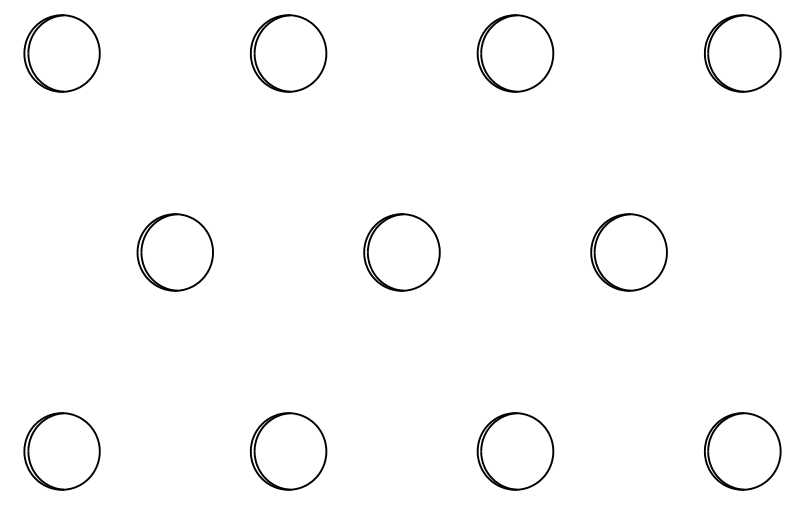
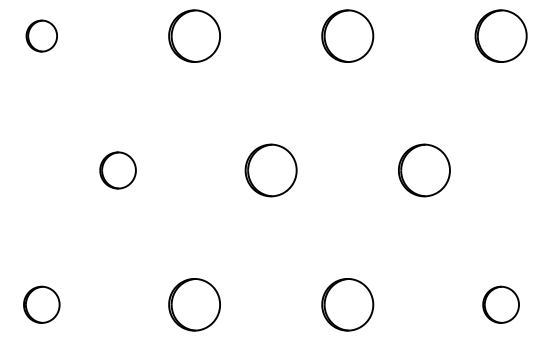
part: (61, 52) -> (41, 35), size x0.6
part: (174, 252) -> (117, 170), size x0.7
part: (61, 451) -> (41, 304), size x0.7
part: (741, 451) -> (500, 304), size x0.7

